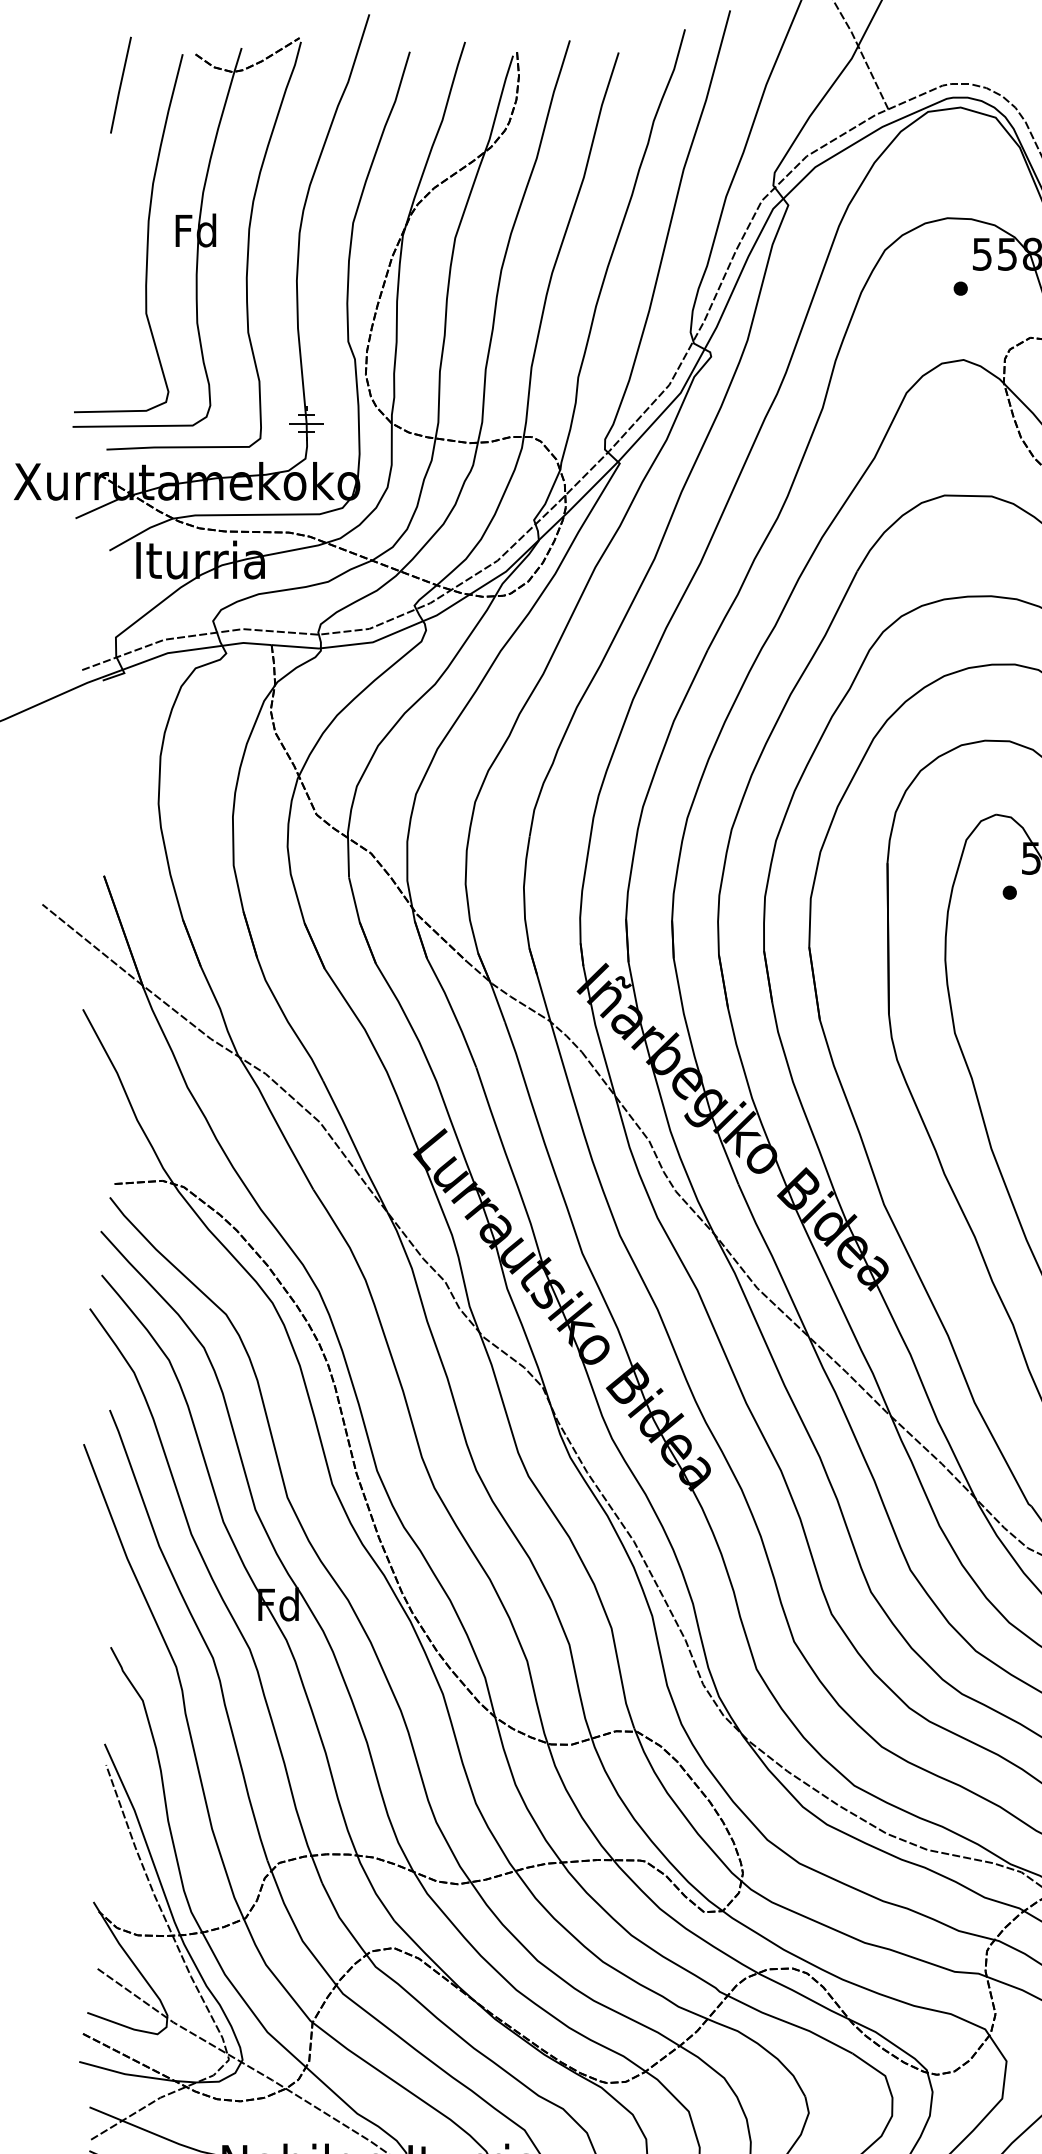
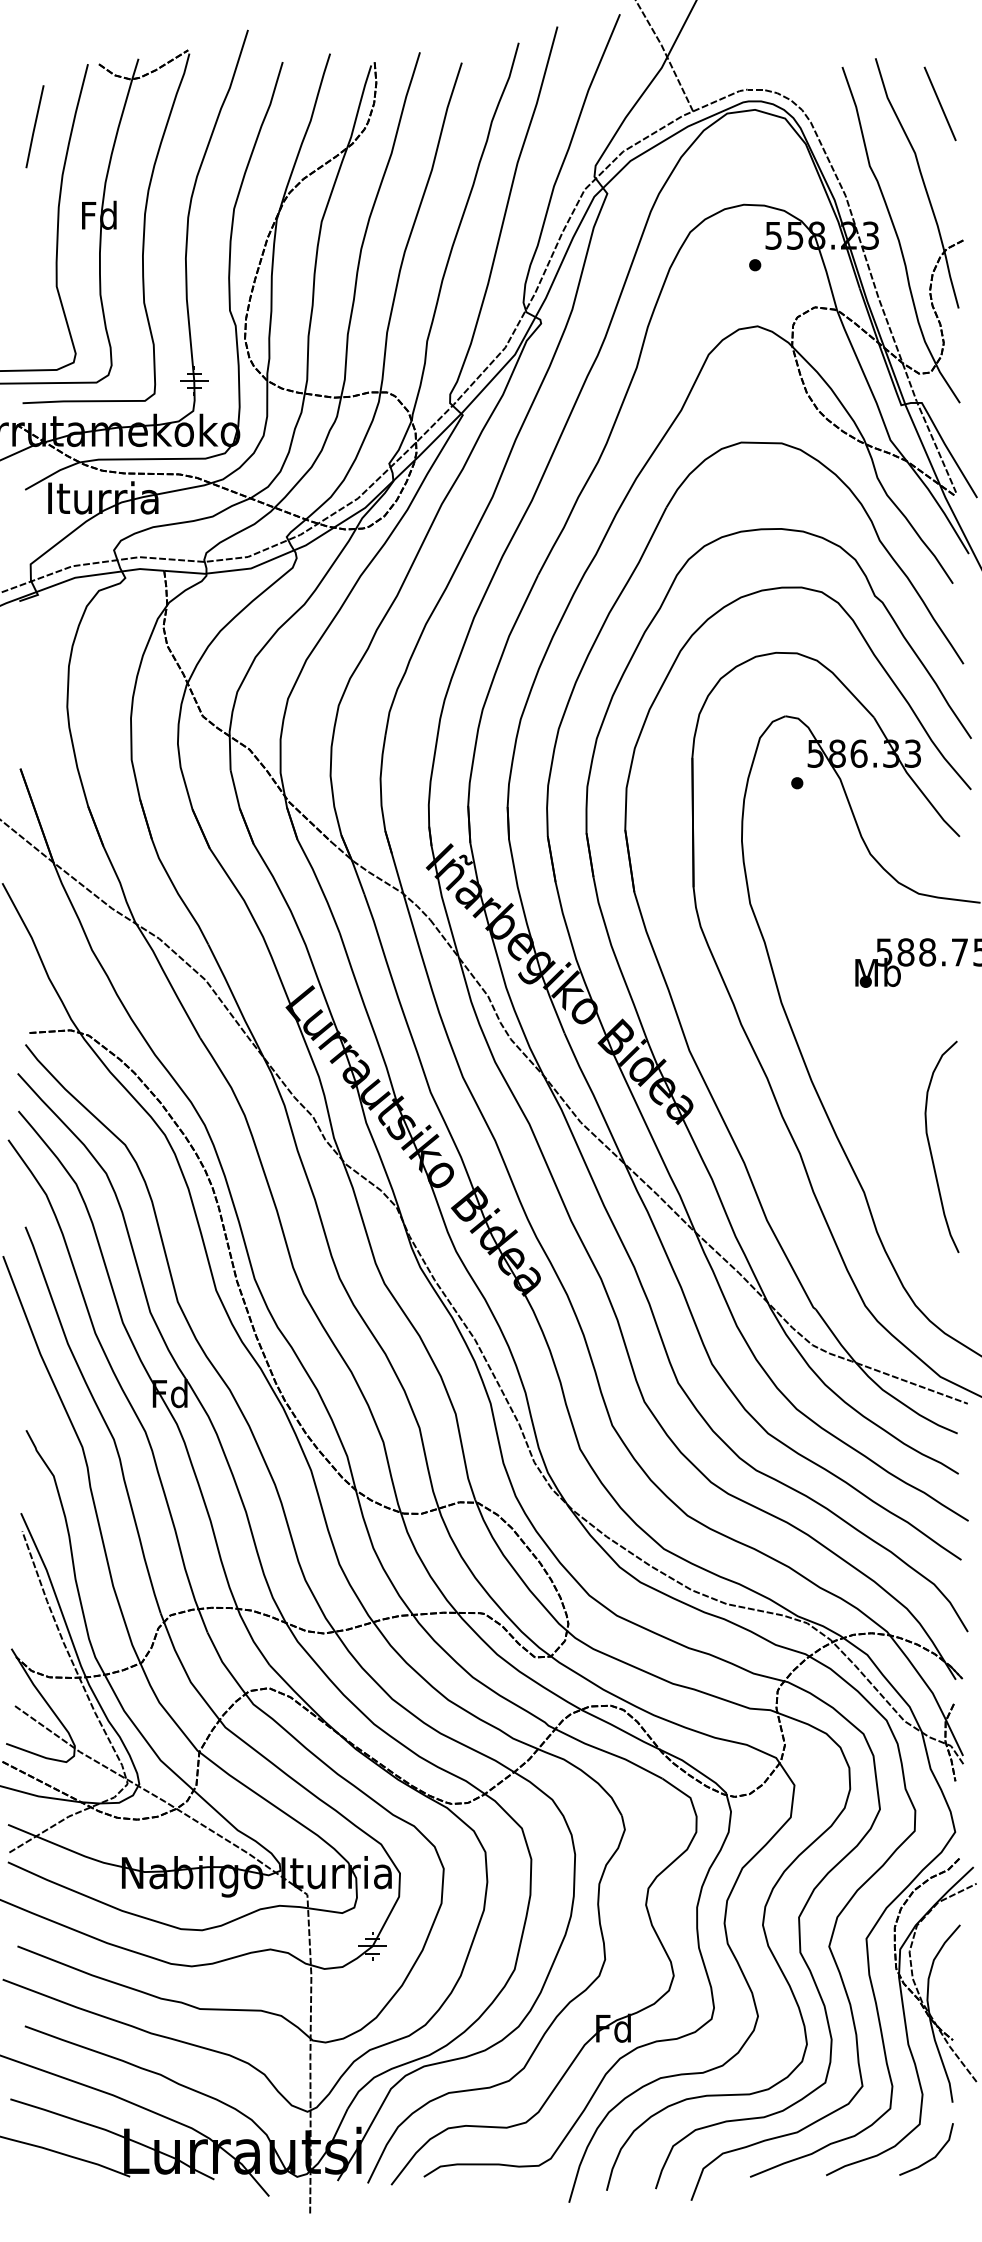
line: (120, 84) -> (34, 126), moved

